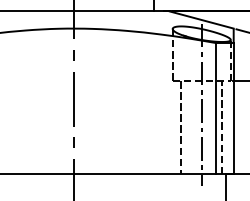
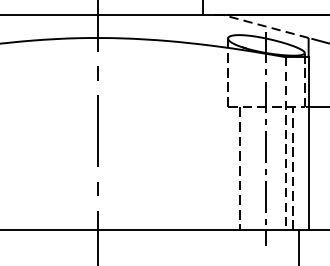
line: (201, 19) -> (266, 25), solid -> dashed
line: (216, 109) -> (285, 144), solid -> dashed

